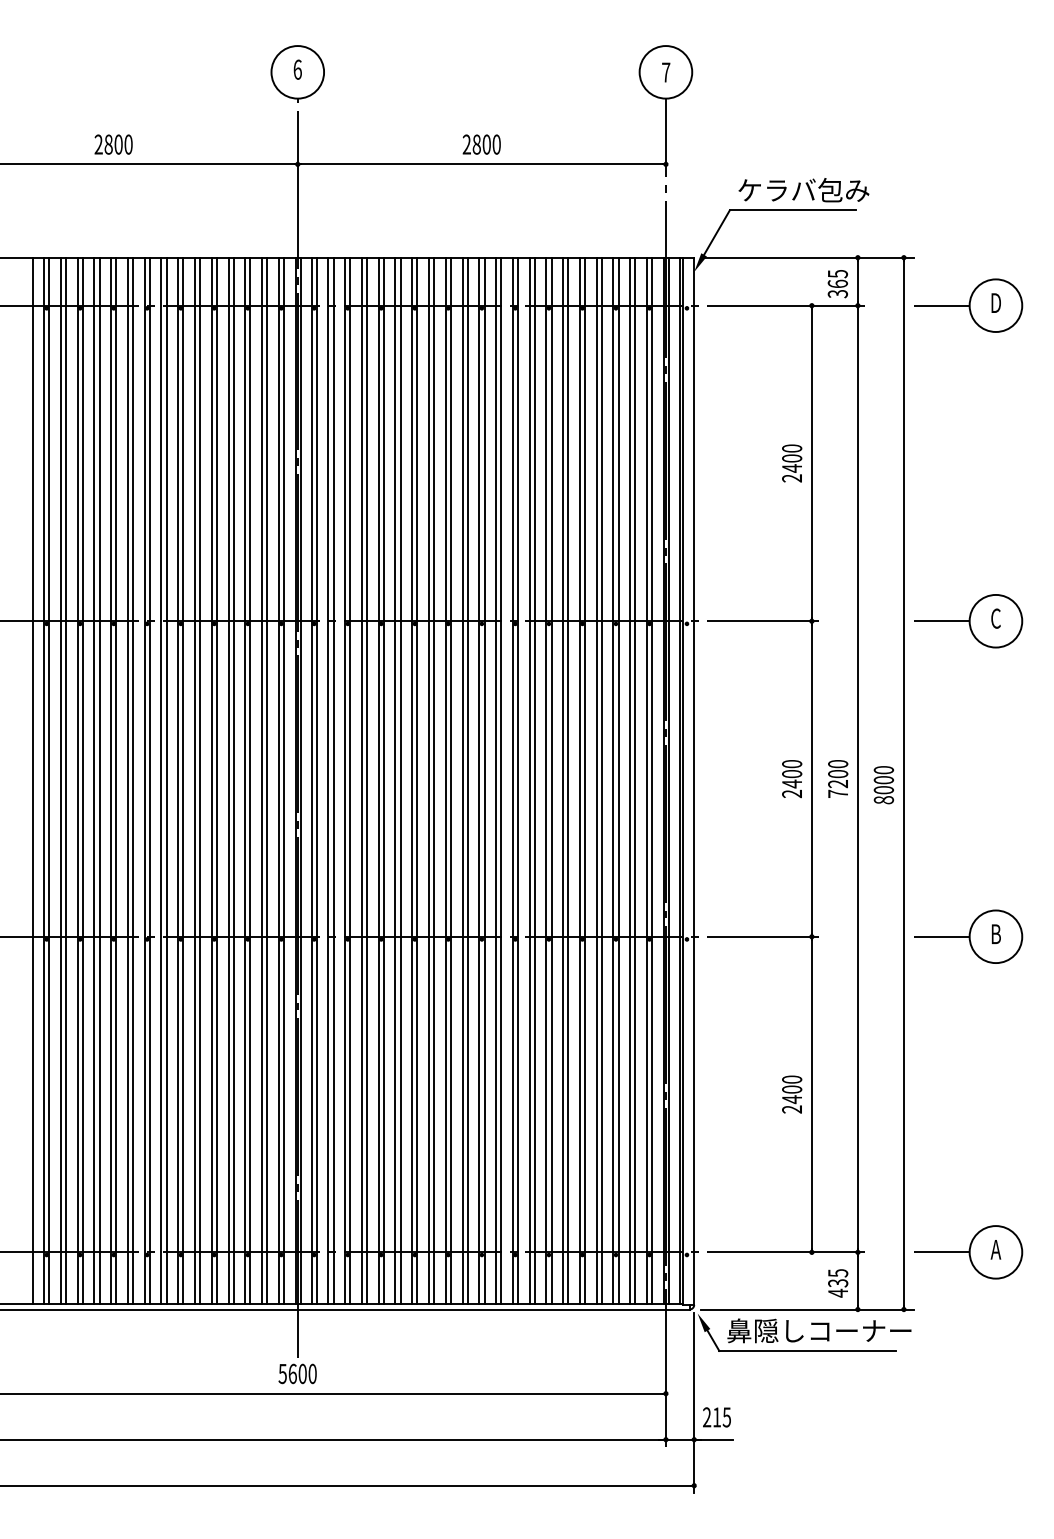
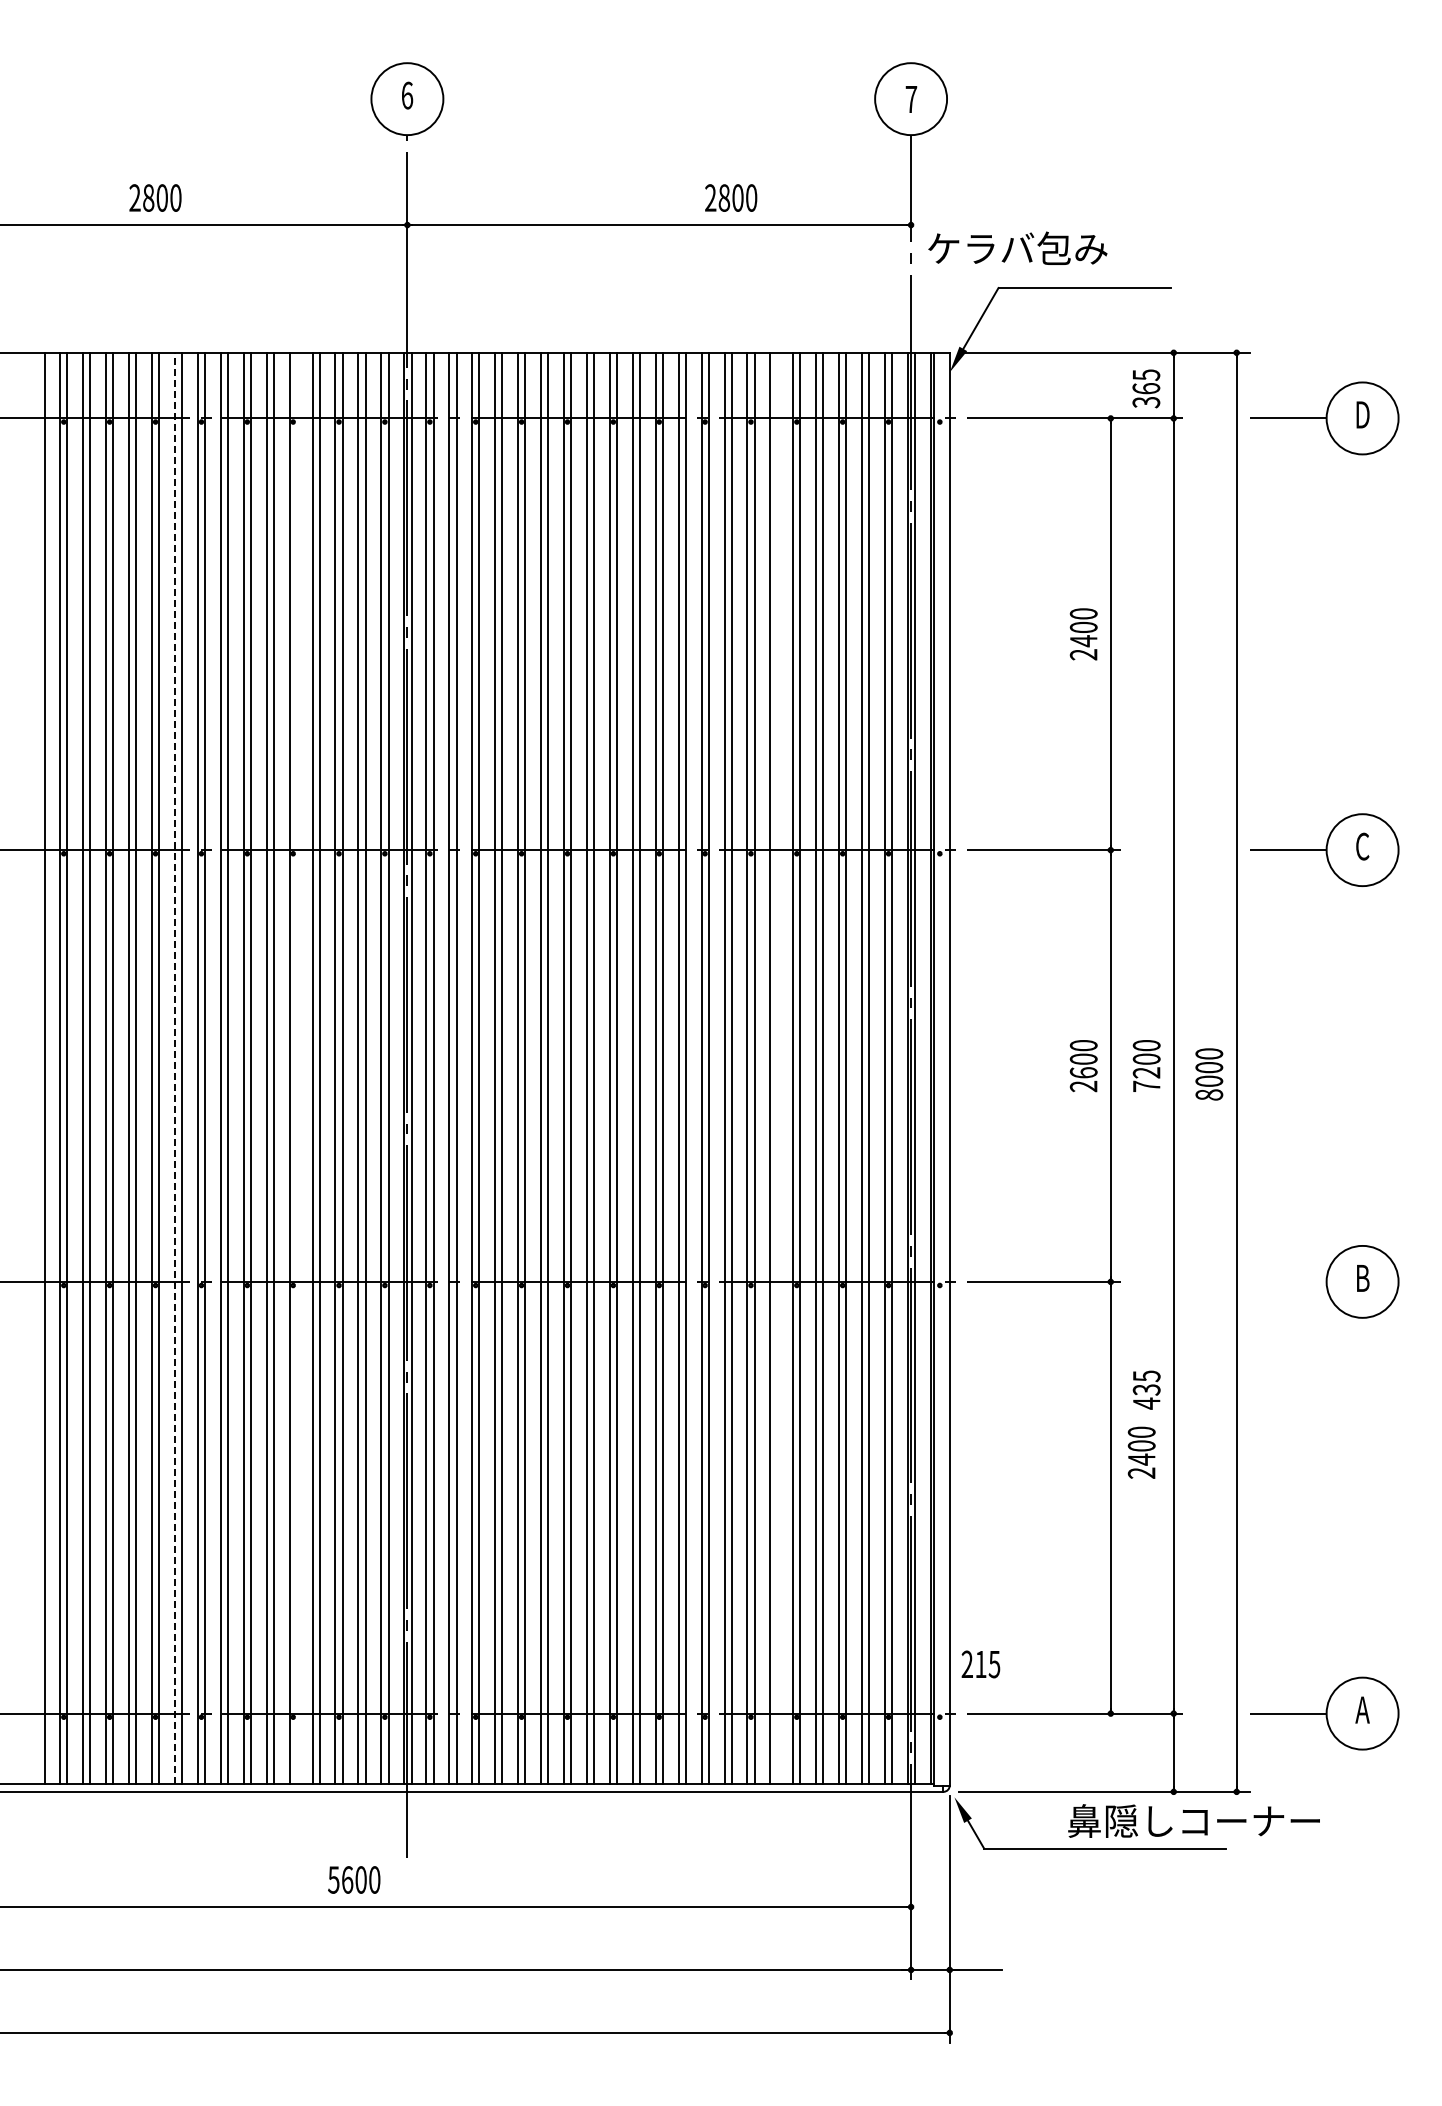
text: (482, 144) -> (731, 197), moved
text: (803, 189) -> (1017, 247), moved
line: (128, 780) -> (175, 1068), solid -> dashed
line: (216, 780) -> (296, 1067), removed
line: (568, 780) -> (777, 1067), removed
text: (791, 783) -> (1083, 1072), 2400 -> 2600
line: (941, 936) -> (1288, 1281), removed
text: (791, 1094) -> (1141, 1452), moved
text: (837, 1282) -> (1146, 1389), moved
text: (818, 1330) -> (1193, 1820), moved
text: (297, 1373) -> (354, 1879), moved
text: (716, 1417) -> (980, 1664), moved

